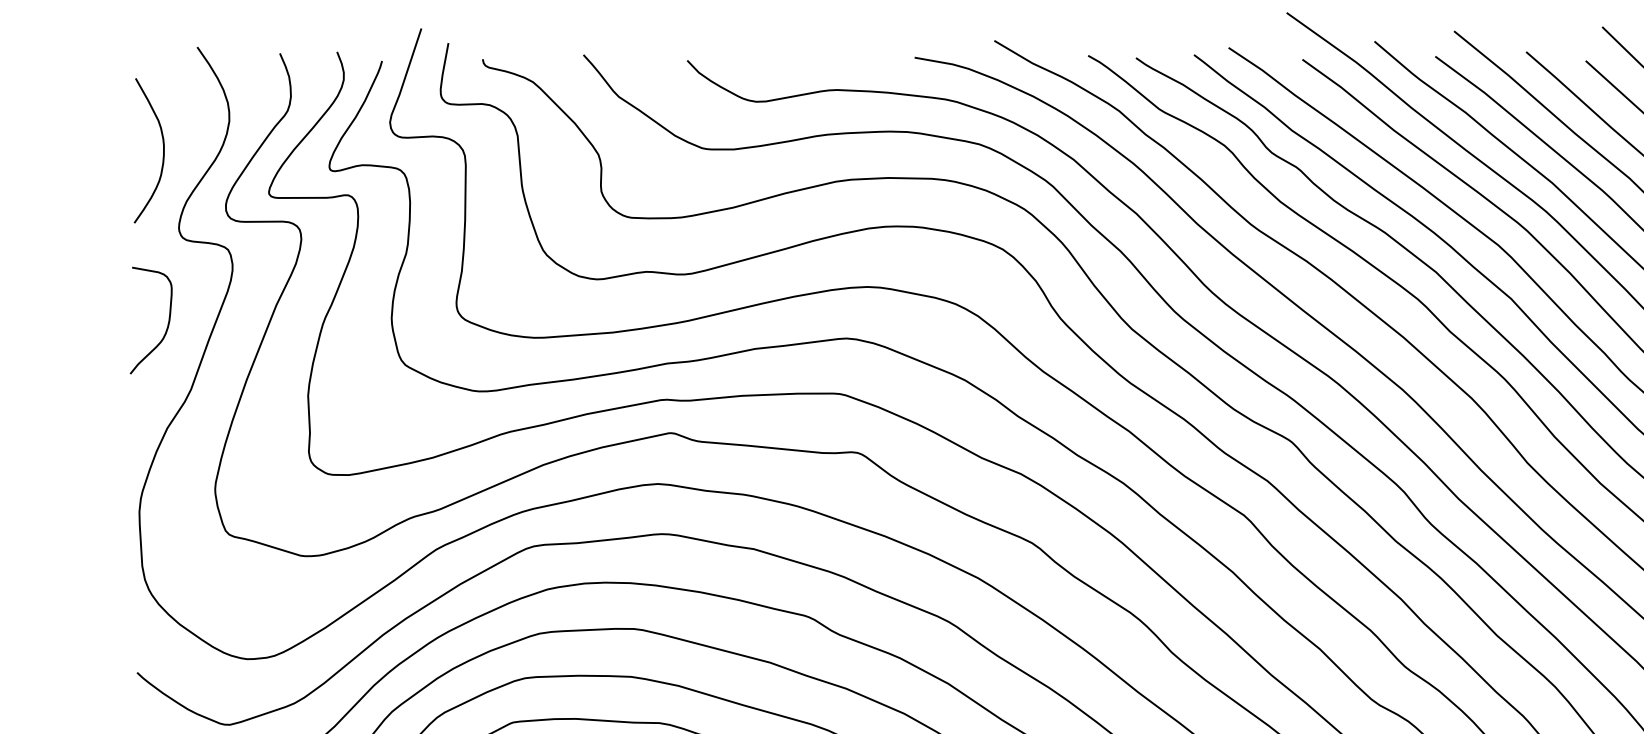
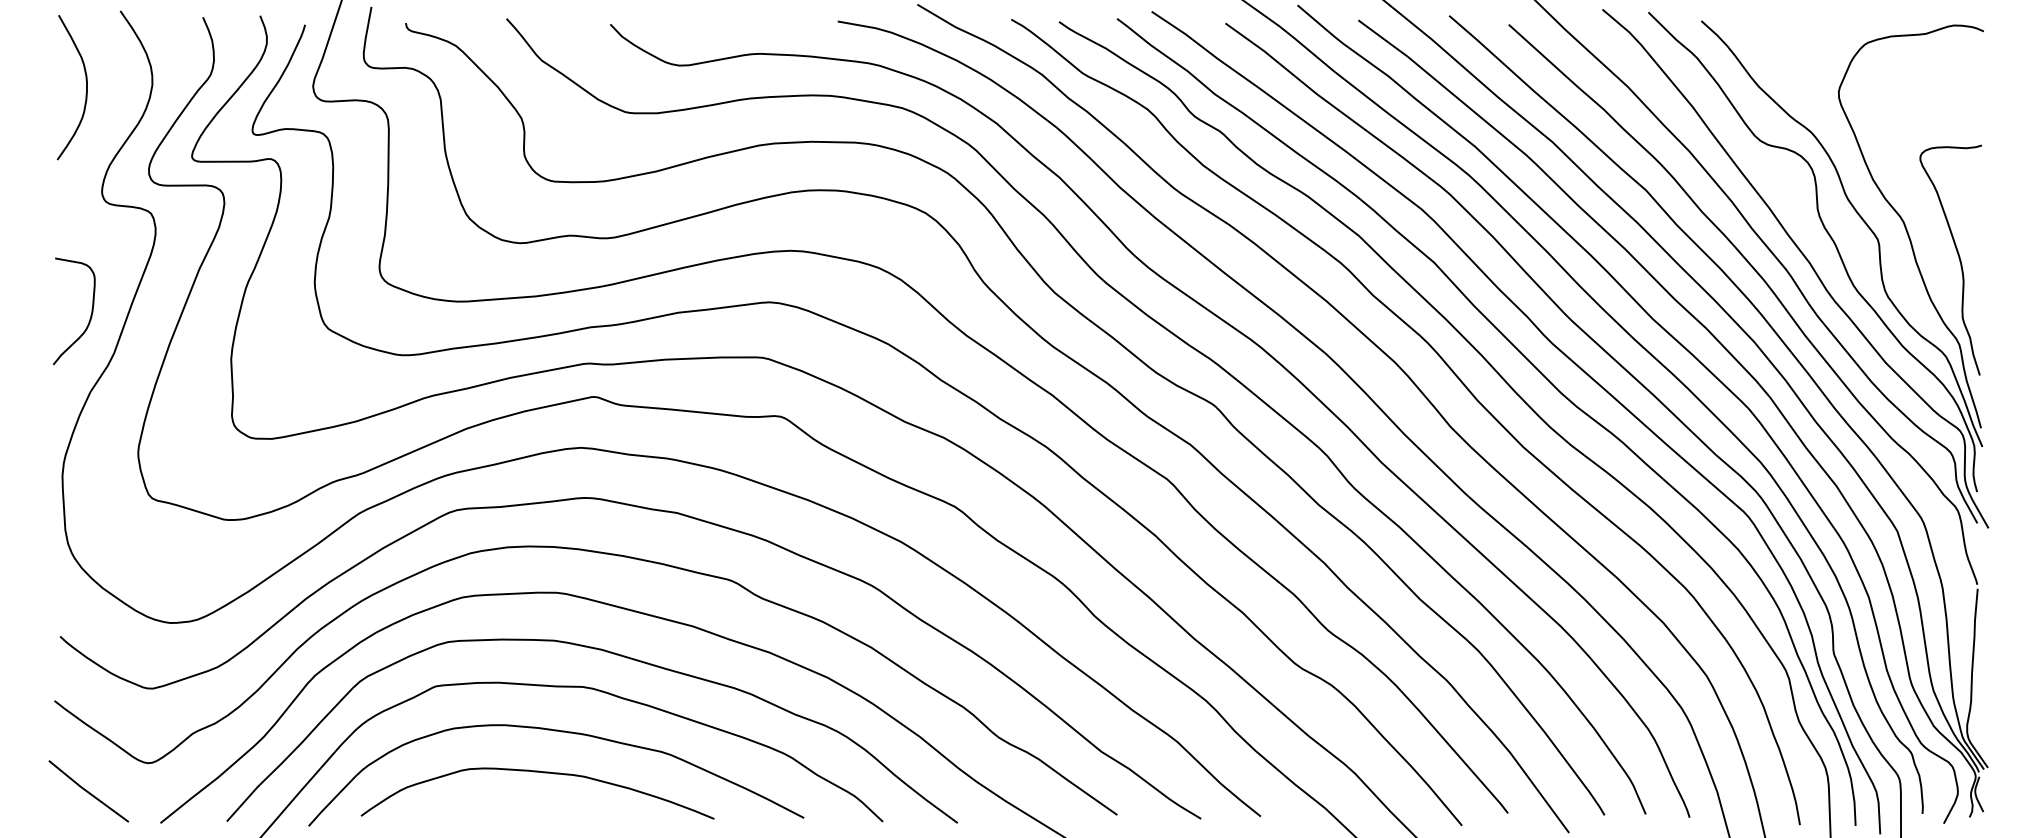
curve: (163, 150) -> (86, 87), moved
curve: (167, 323) -> (90, 314), moved

